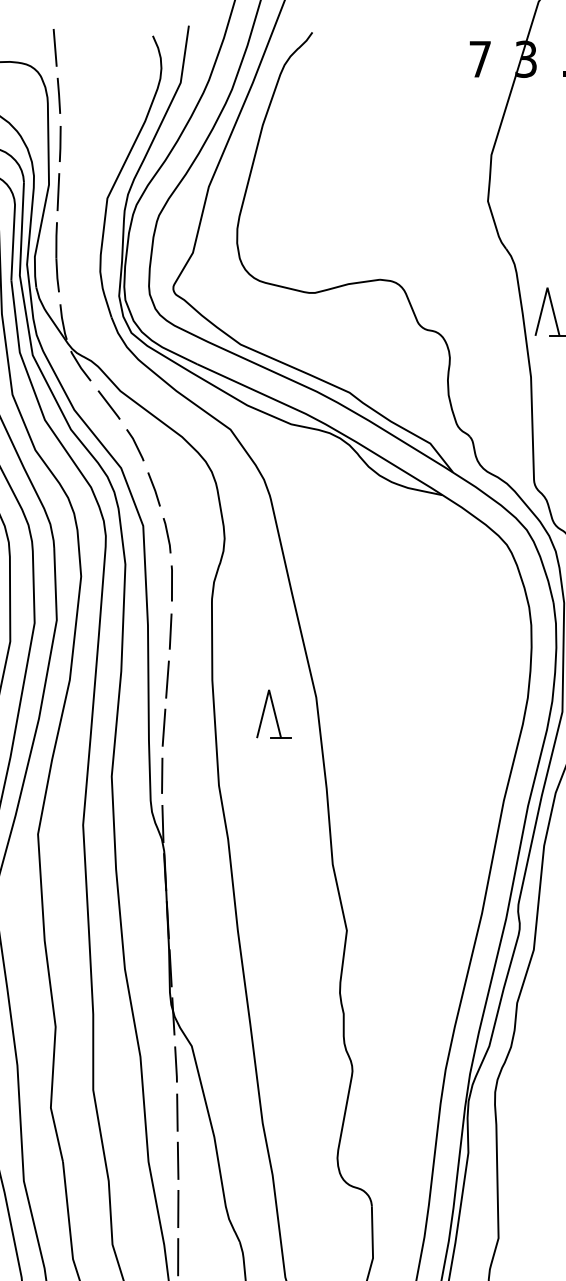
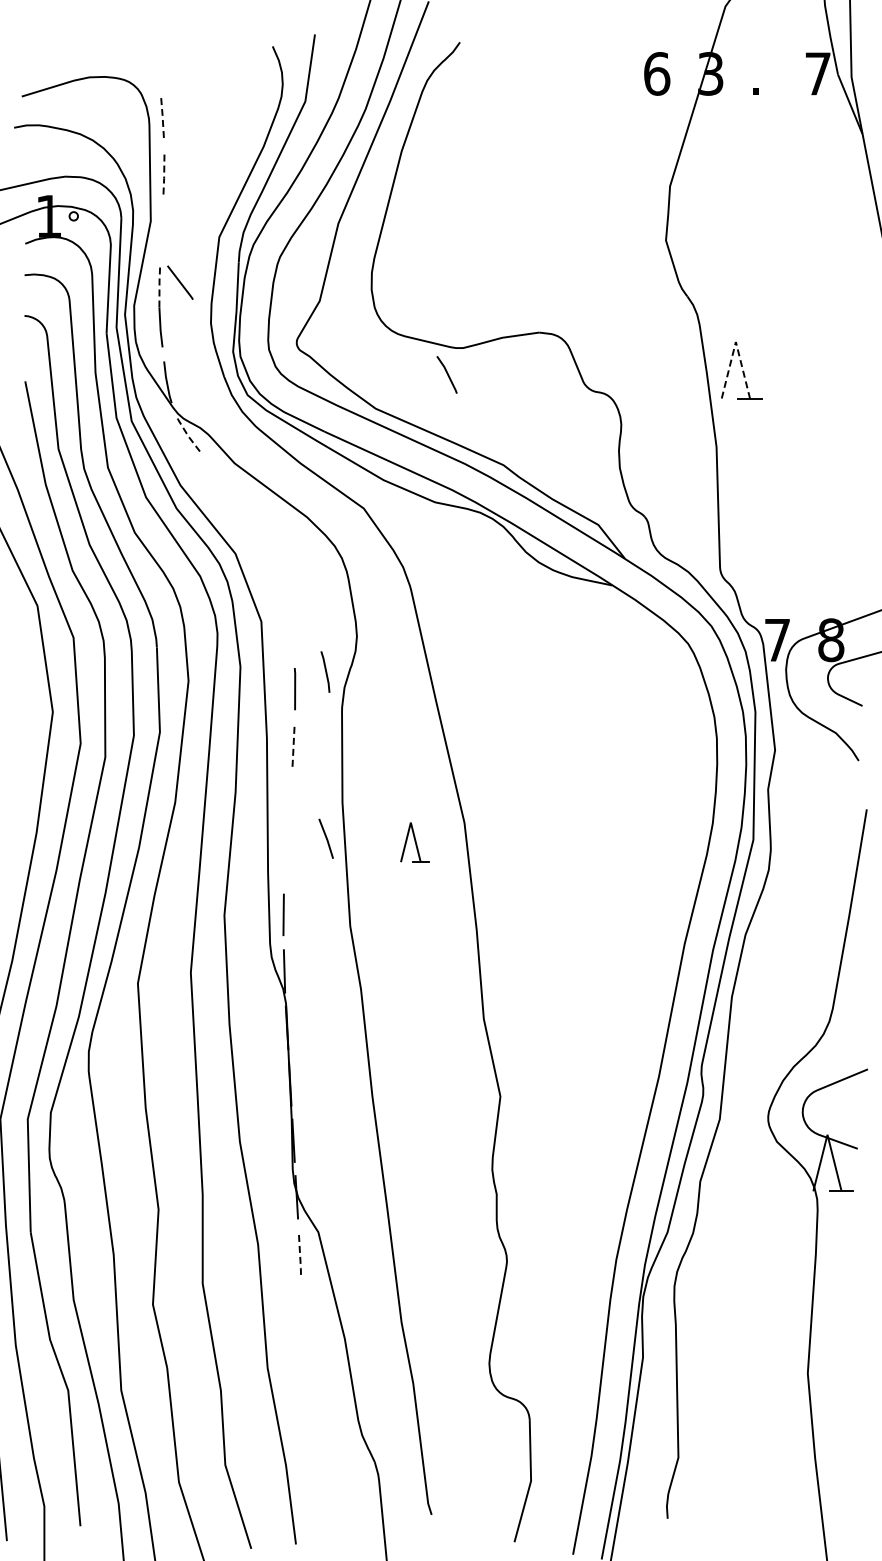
line: (54, 47) -> (157, 60), removed
text: (480, 58) -> (657, 73), 7 -> 6
line: (58, 95) -> (162, 116), solid -> dashed
line: (60, 144) -> (164, 173), solid -> dashed
line: (58, 191) -> (161, 229), removed
line: (56, 239) -> (159, 285), solid -> dashed
line: (547, 287) -> (735, 341), solid -> dashed
line: (80, 366) -> (187, 434), solid -> dashed
line: (109, 404) -> (180, 282), moved
line: (134, 444) -> (446, 373), moved
line: (153, 489) -> (325, 838), moved
line: (167, 535) -> (325, 671), moved
line: (170, 632) -> (293, 746), solid -> dashed
line: (167, 679) -> (289, 801), removed
part: (273, 714) -> (414, 842), size x0.7
line: (163, 727) -> (285, 858), removed
line: (176, 1065) -> (300, 1254), solid -> dashed
line: (177, 1112) -> (301, 1310), removed
line: (178, 1160) -> (302, 1366), removed
line: (178, 1209) -> (302, 1423), removed
line: (178, 1256) -> (302, 1479), removed

